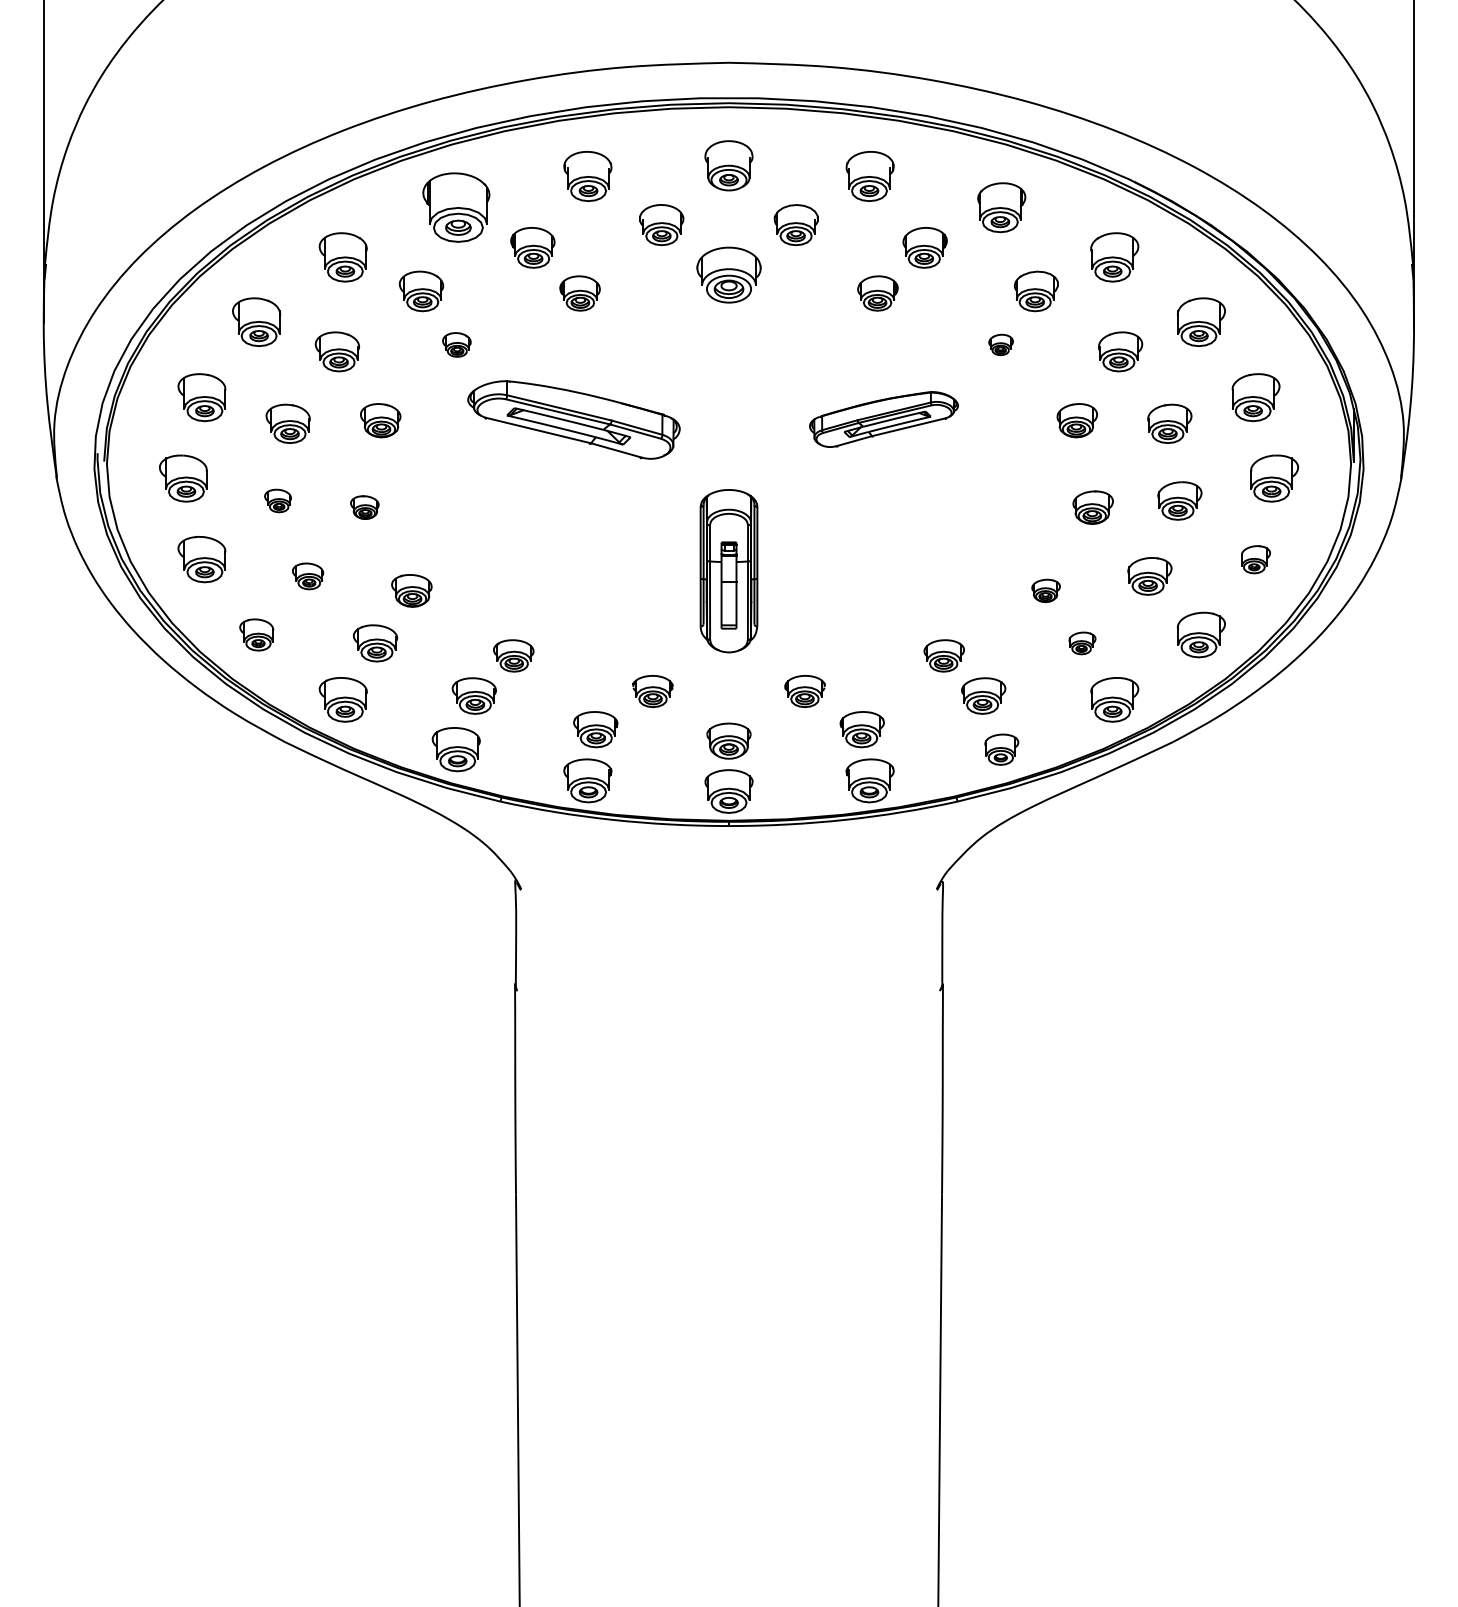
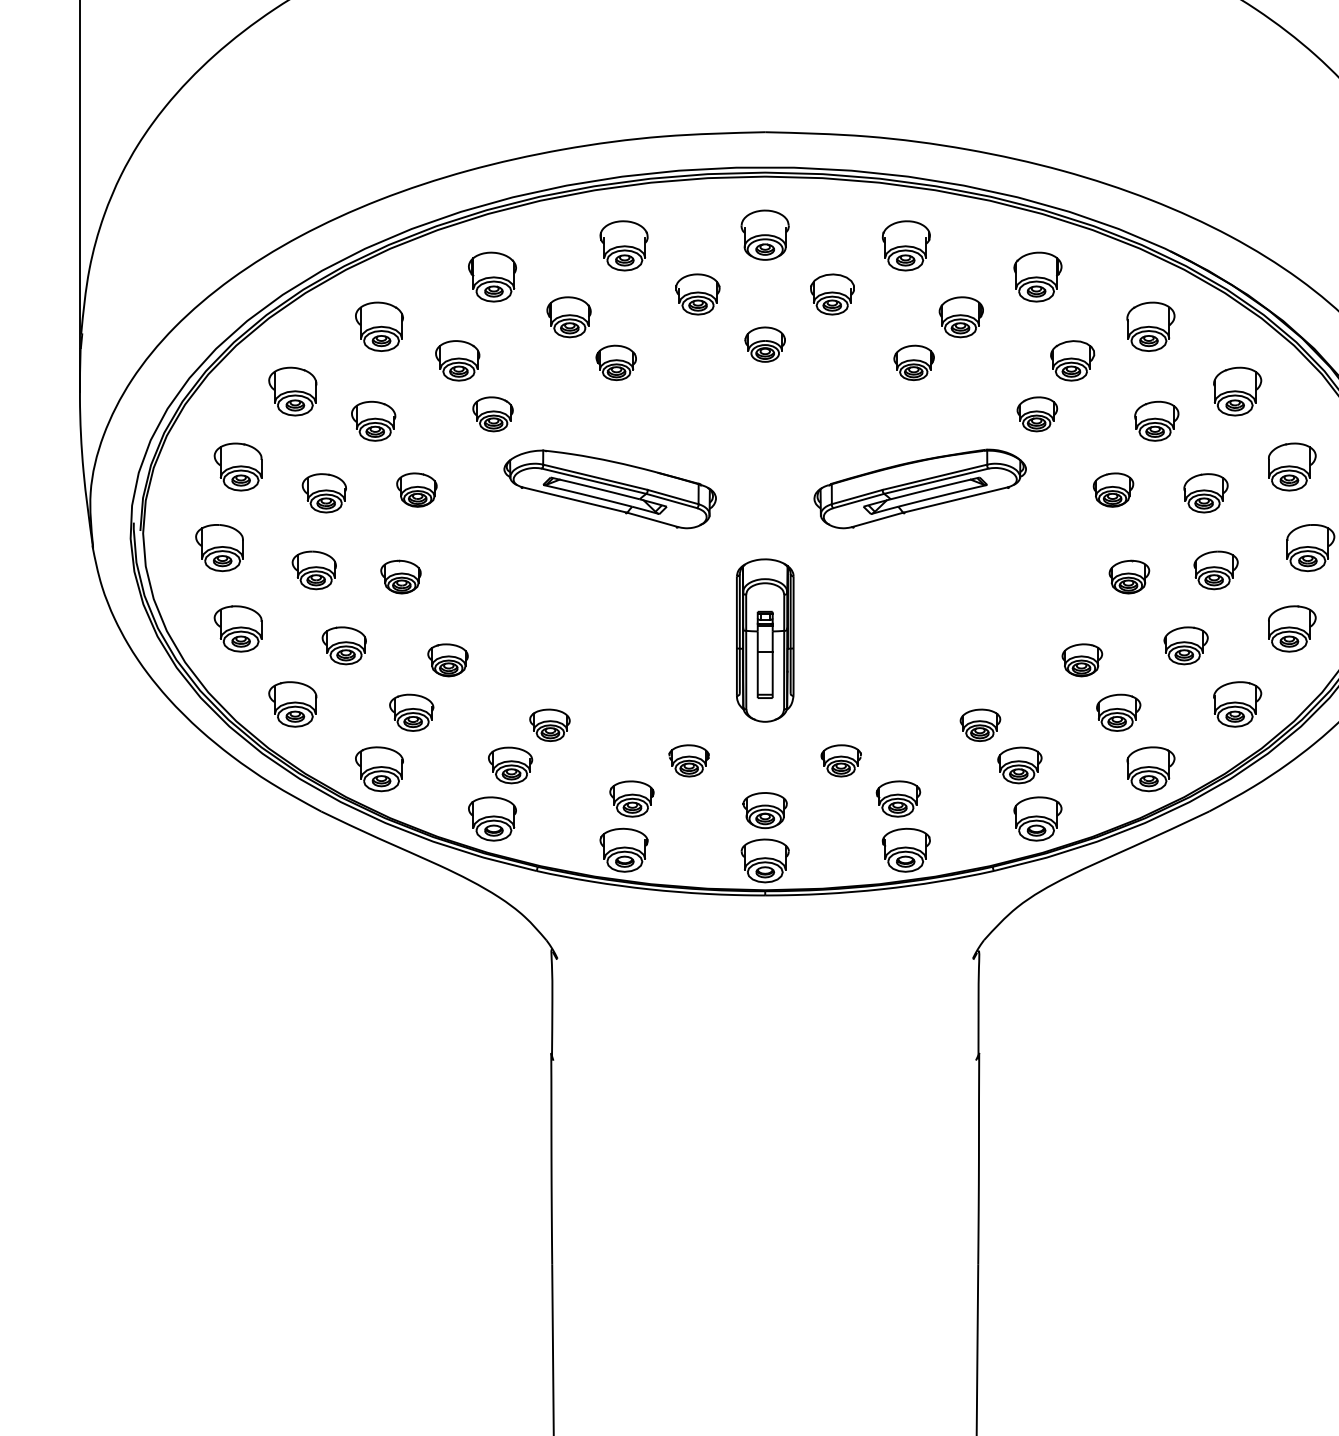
part: (455, 207) -> (491, 276), size x0.71
part: (728, 275) -> (764, 344), size x0.62
part: (456, 344) -> (492, 413), size x1.43
part: (1000, 344) -> (1036, 413), size x1.67
part: (883, 419) -> (919, 488), size x1.43
part: (277, 500) -> (313, 569), size x1.67
part: (364, 507) -> (400, 576), size x1.43
part: (1255, 559) -> (1291, 628), size x1.67
part: (307, 576) -> (343, 645), size x1.43
part: (1045, 590) -> (1081, 659), size x1.43
part: (256, 634) -> (292, 703), size x1.43
part: (1082, 643) -> (1118, 712), size x1.67
part: (1001, 749) -> (1037, 818), size x1.43

